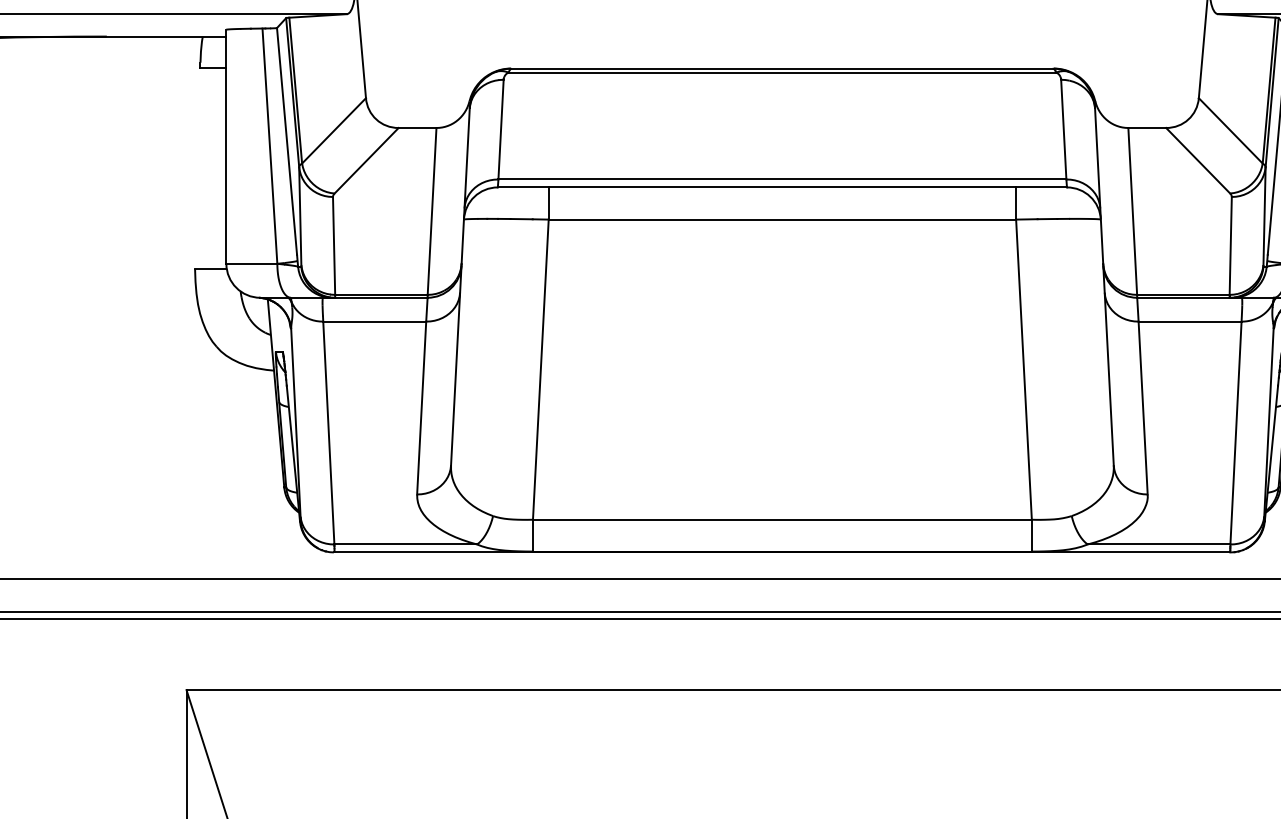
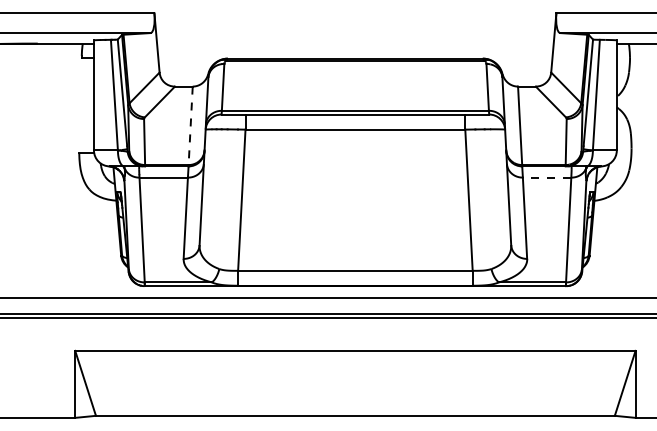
line: (431, 212) -> (190, 126), solid -> dashed
line: (1188, 321) -> (546, 177), solid -> dashed

